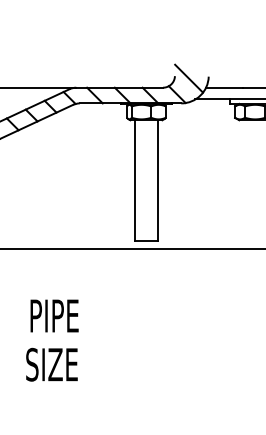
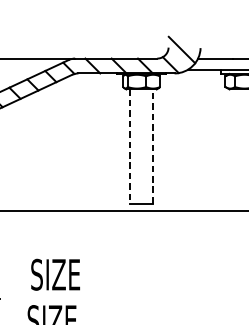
line: (158, 180) -> (153, 146), solid -> dashed
line: (134, 181) -> (130, 147), solid -> dashed
text: (55, 315) -> (55, 274), PIPE -> SIZE

